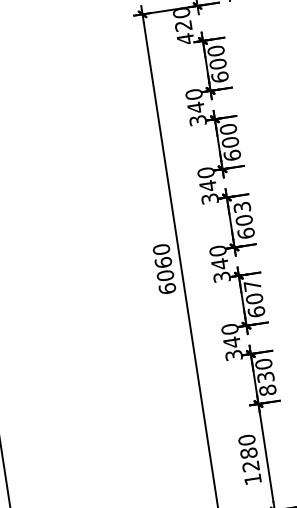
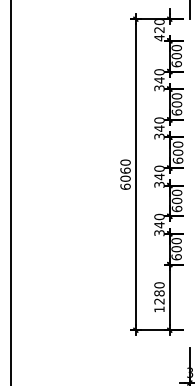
text: (242, 207) -> (178, 144), 603 -> 600
text: (251, 285) -> (176, 192), 607 -> 600
text: (266, 384) -> (176, 253), 830 -> 600

